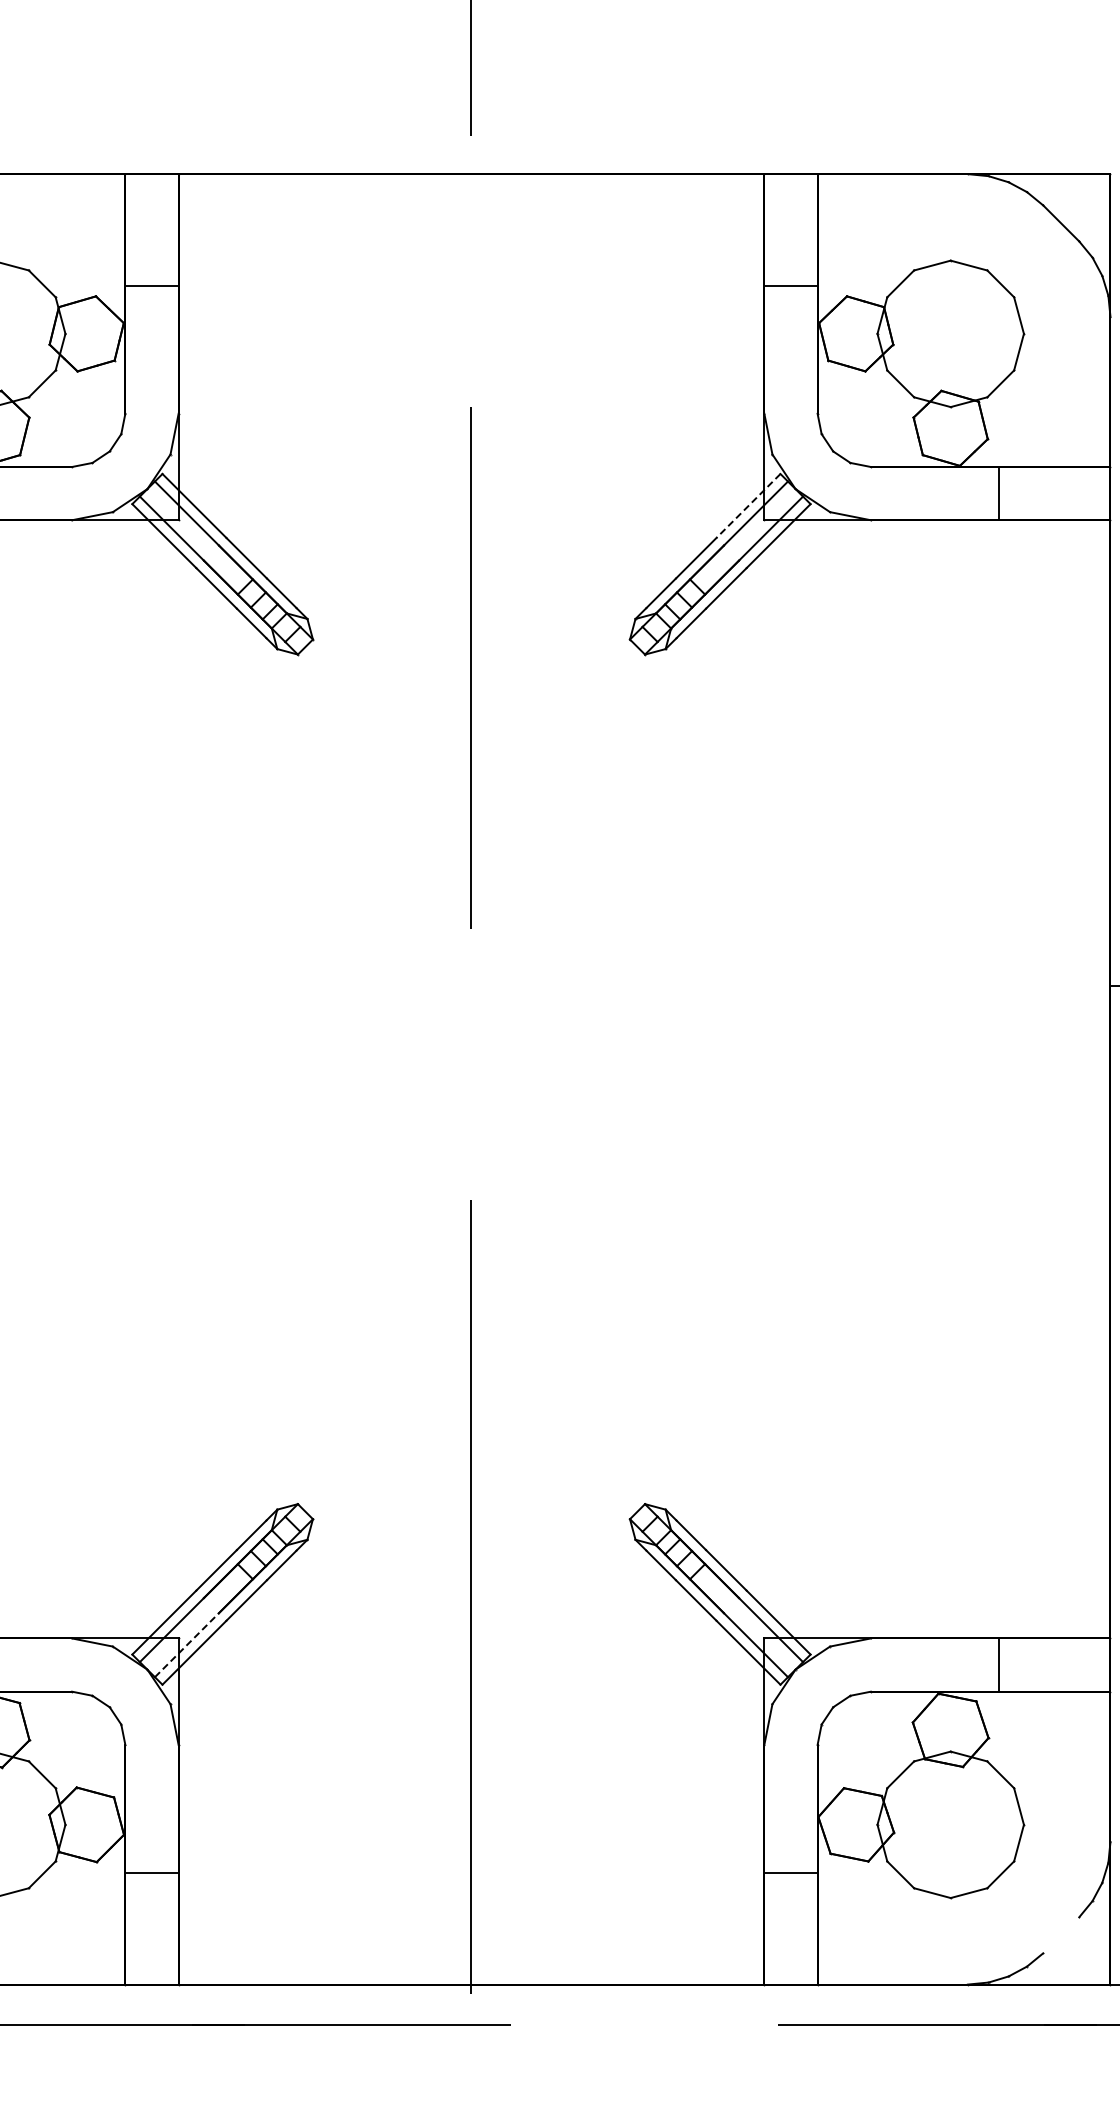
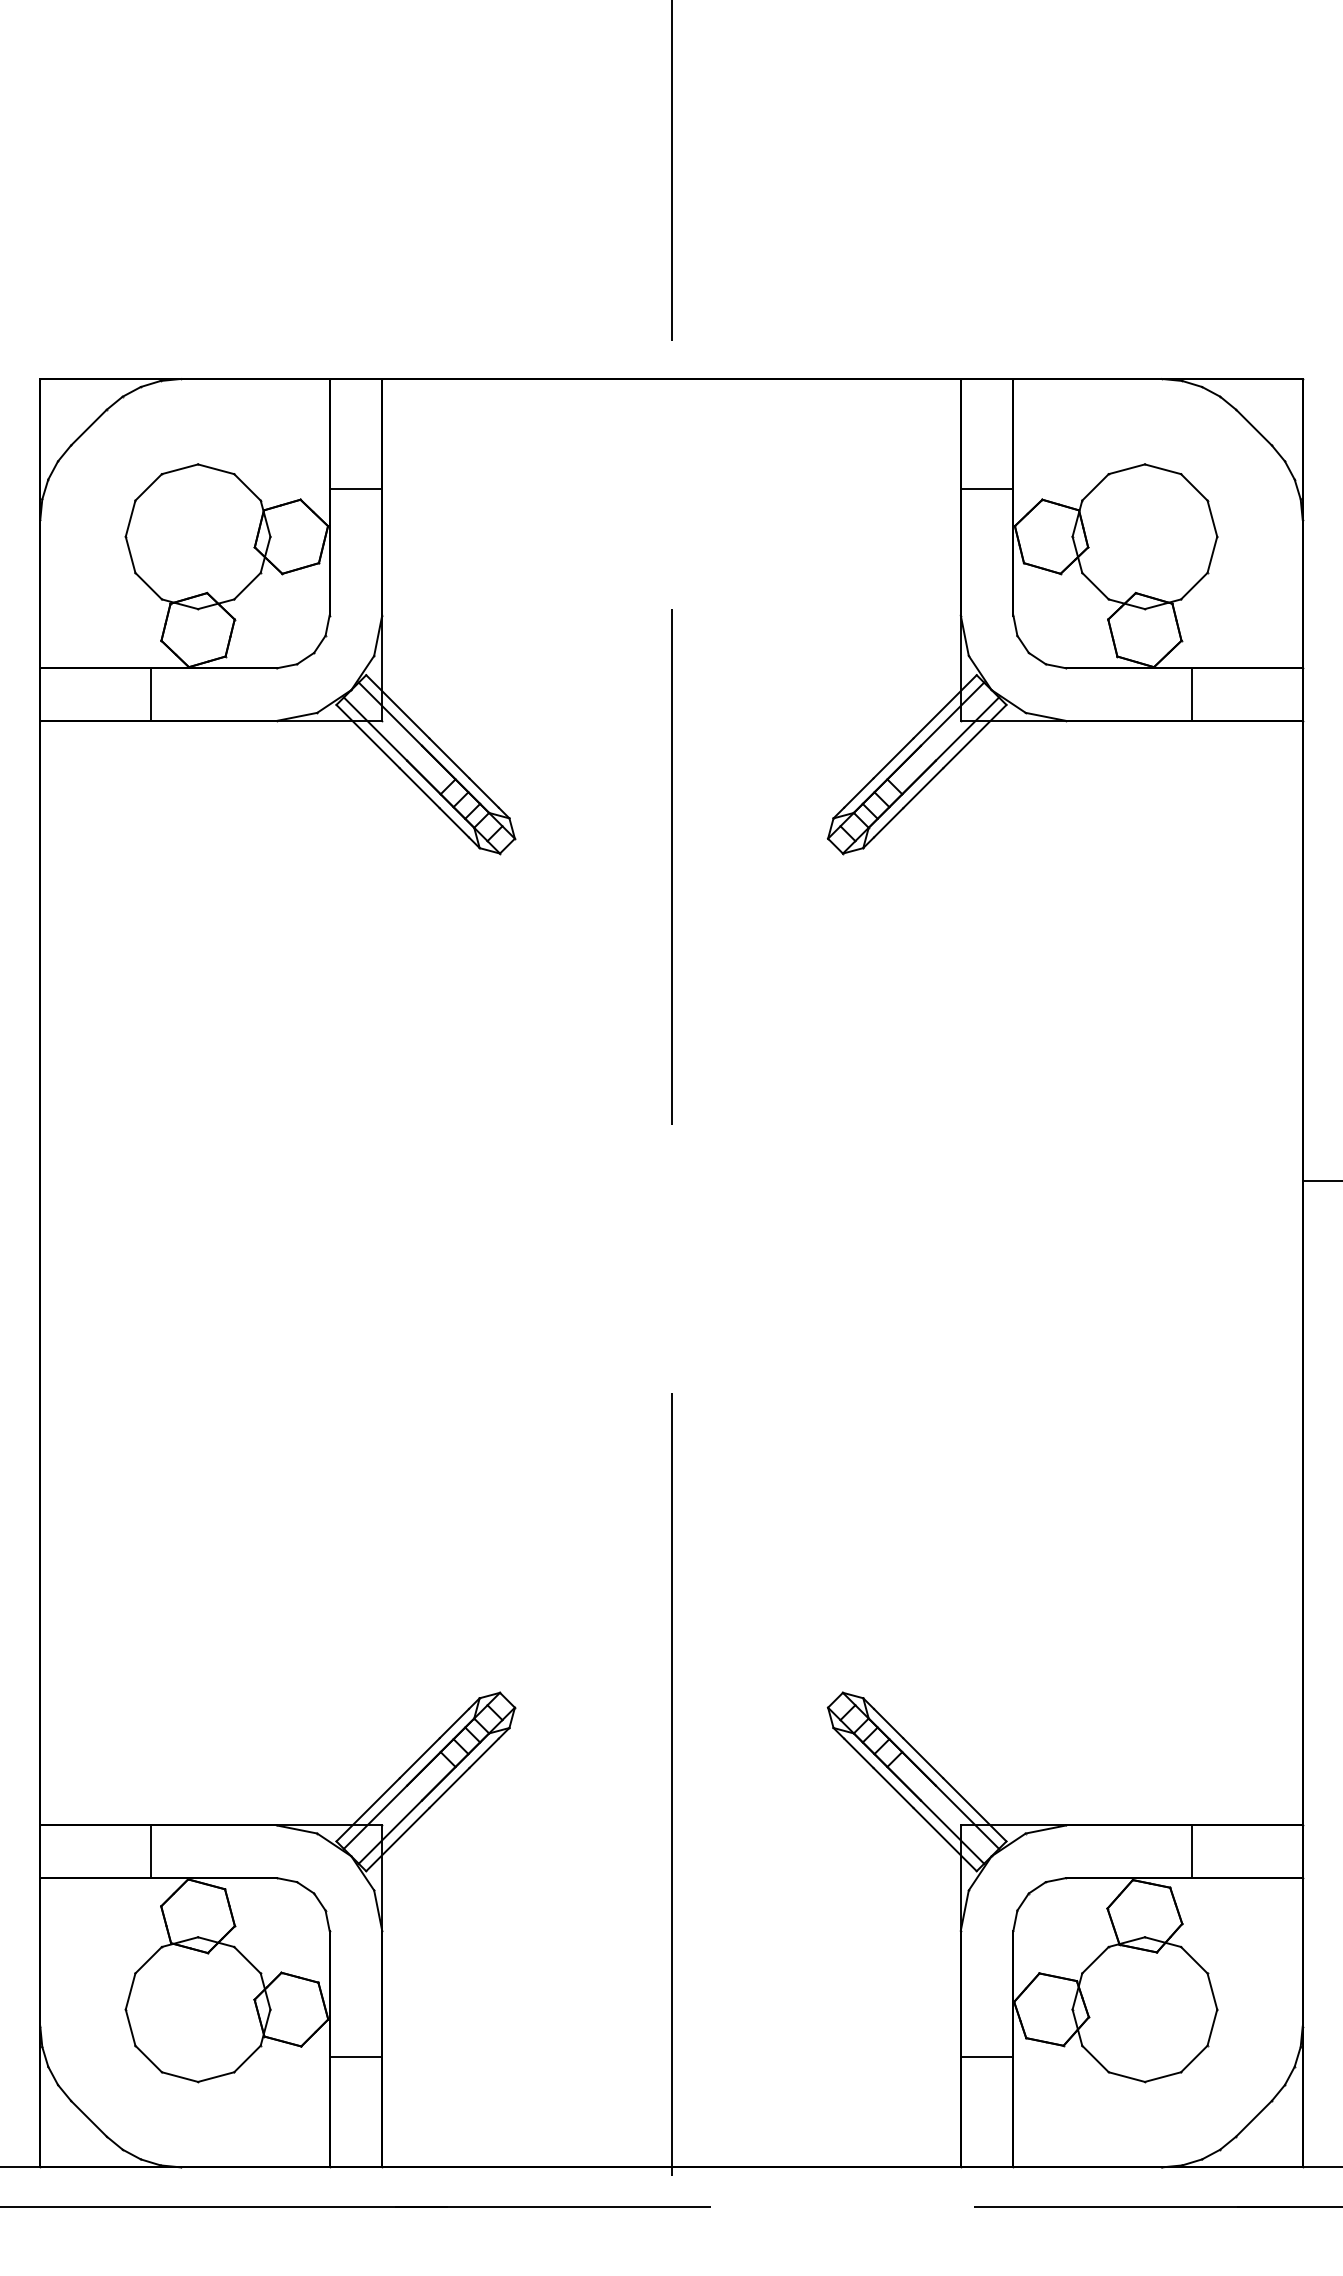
line: (748, 505) -> (945, 706), dashed -> solid
line: (187, 1645) -> (390, 1832), dashed -> solid
line: (1060, 1935) -> (1253, 2118), added

